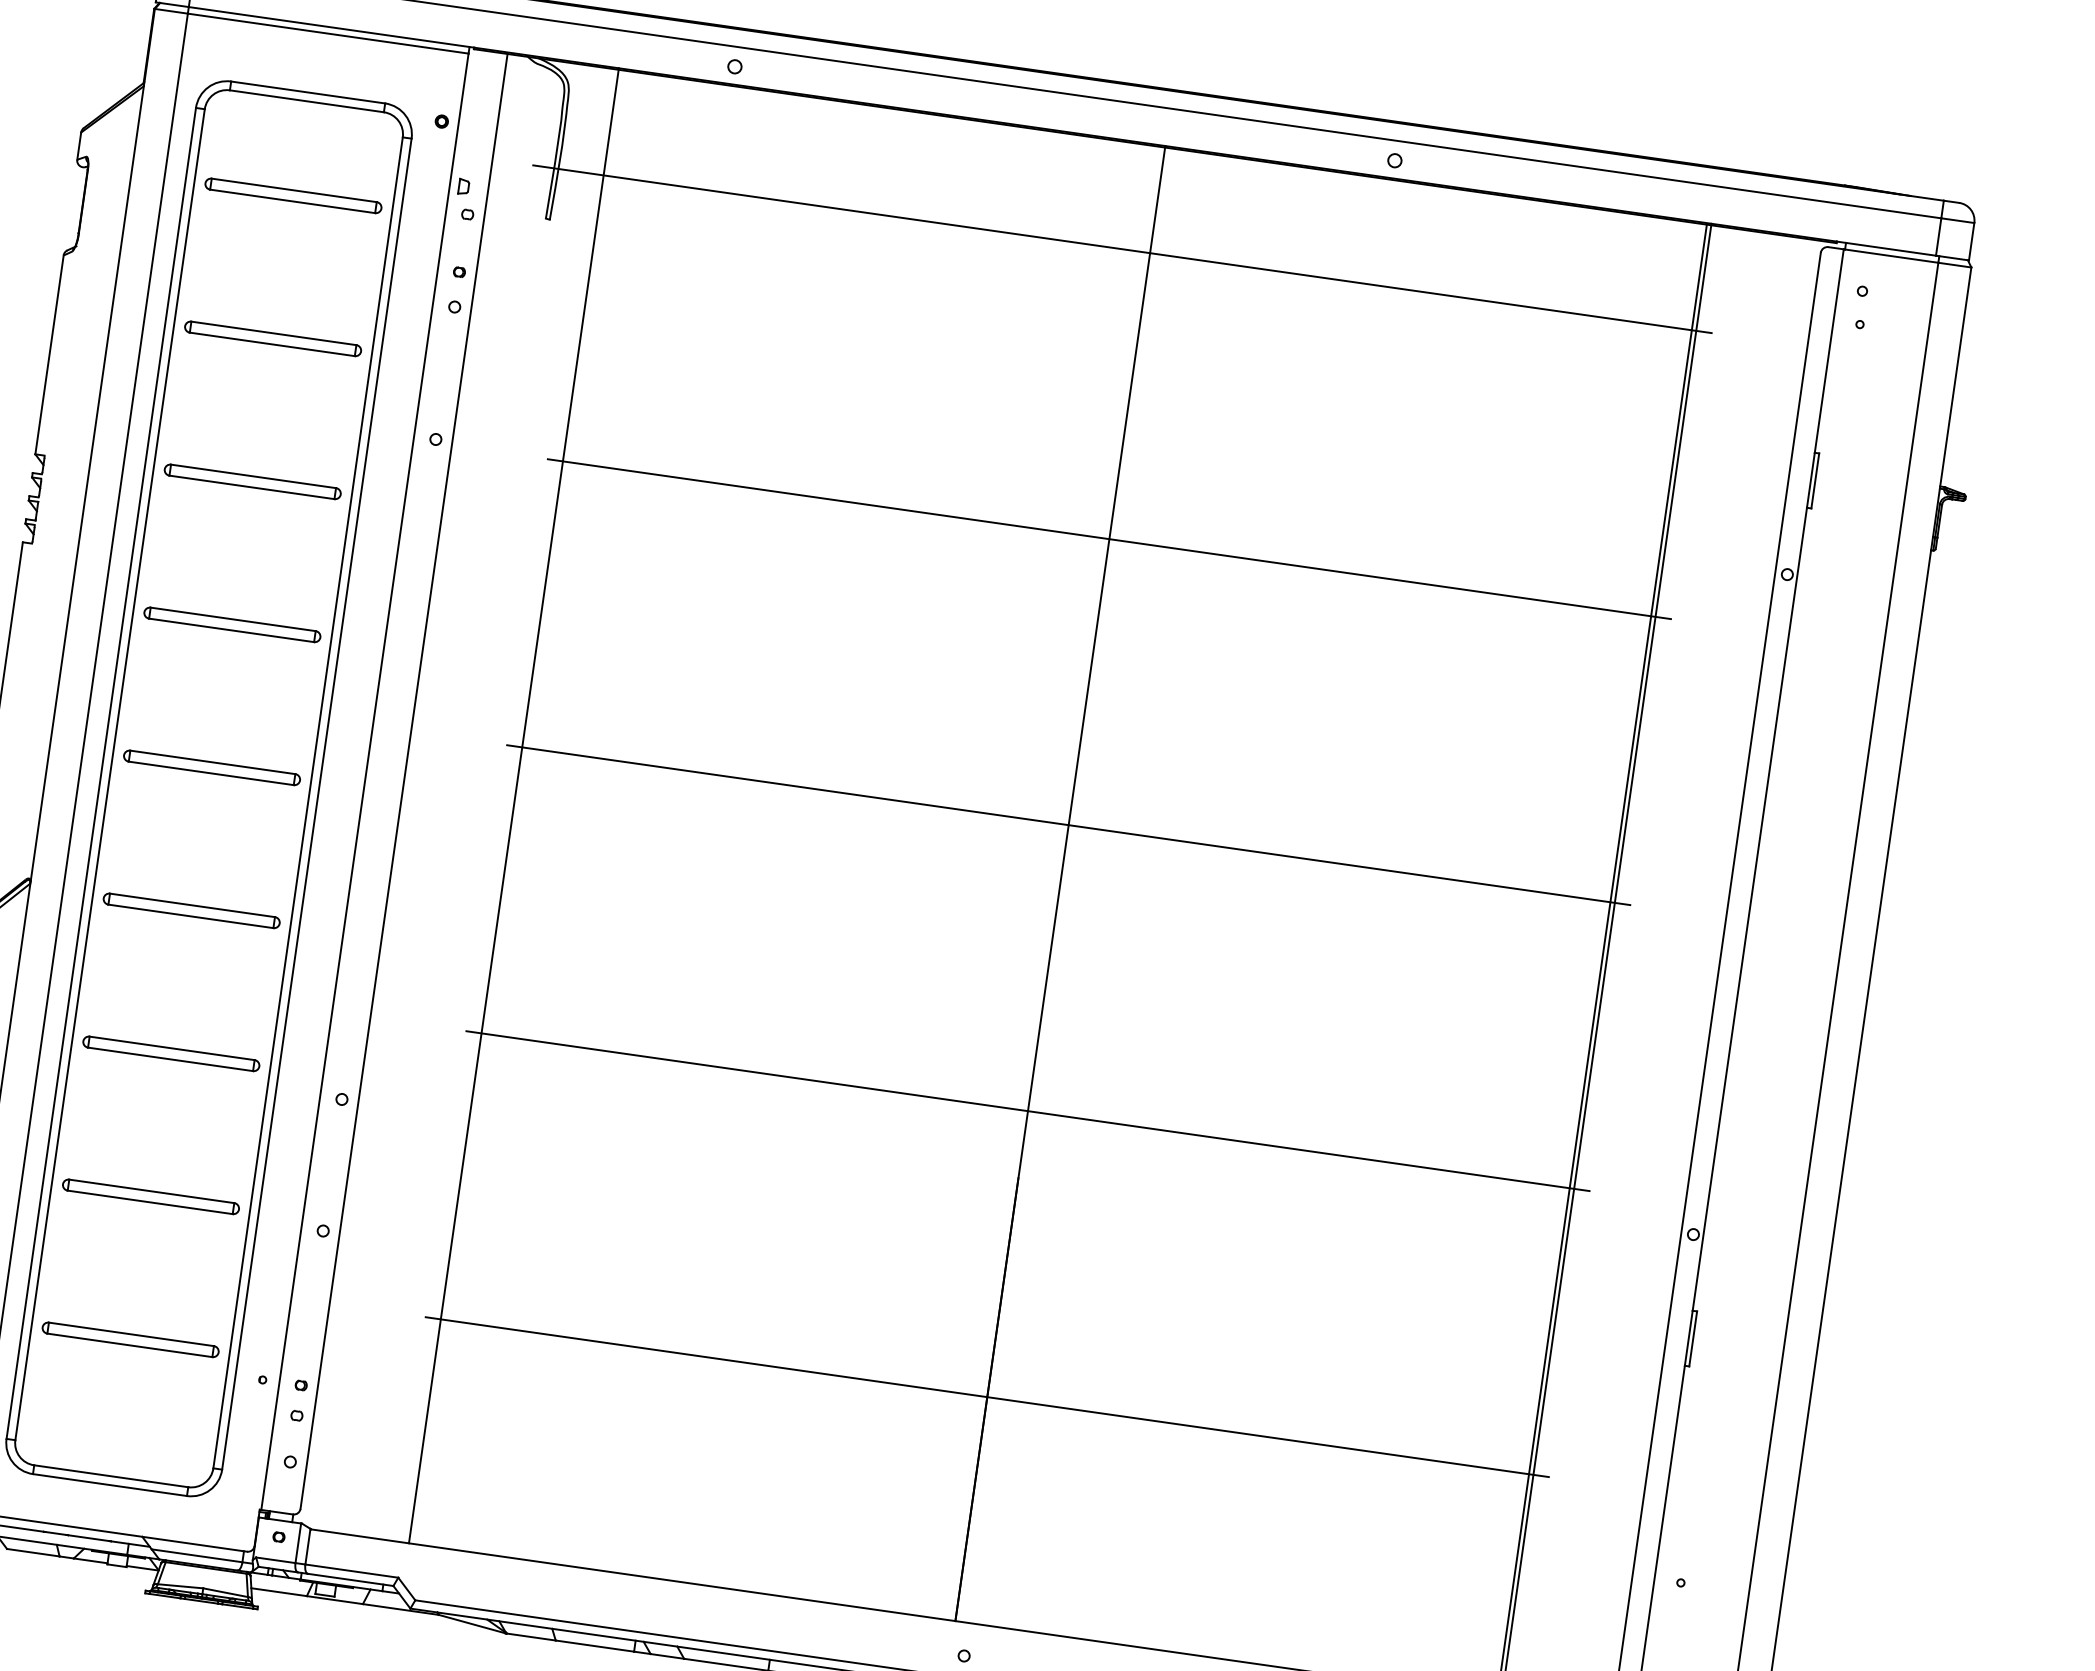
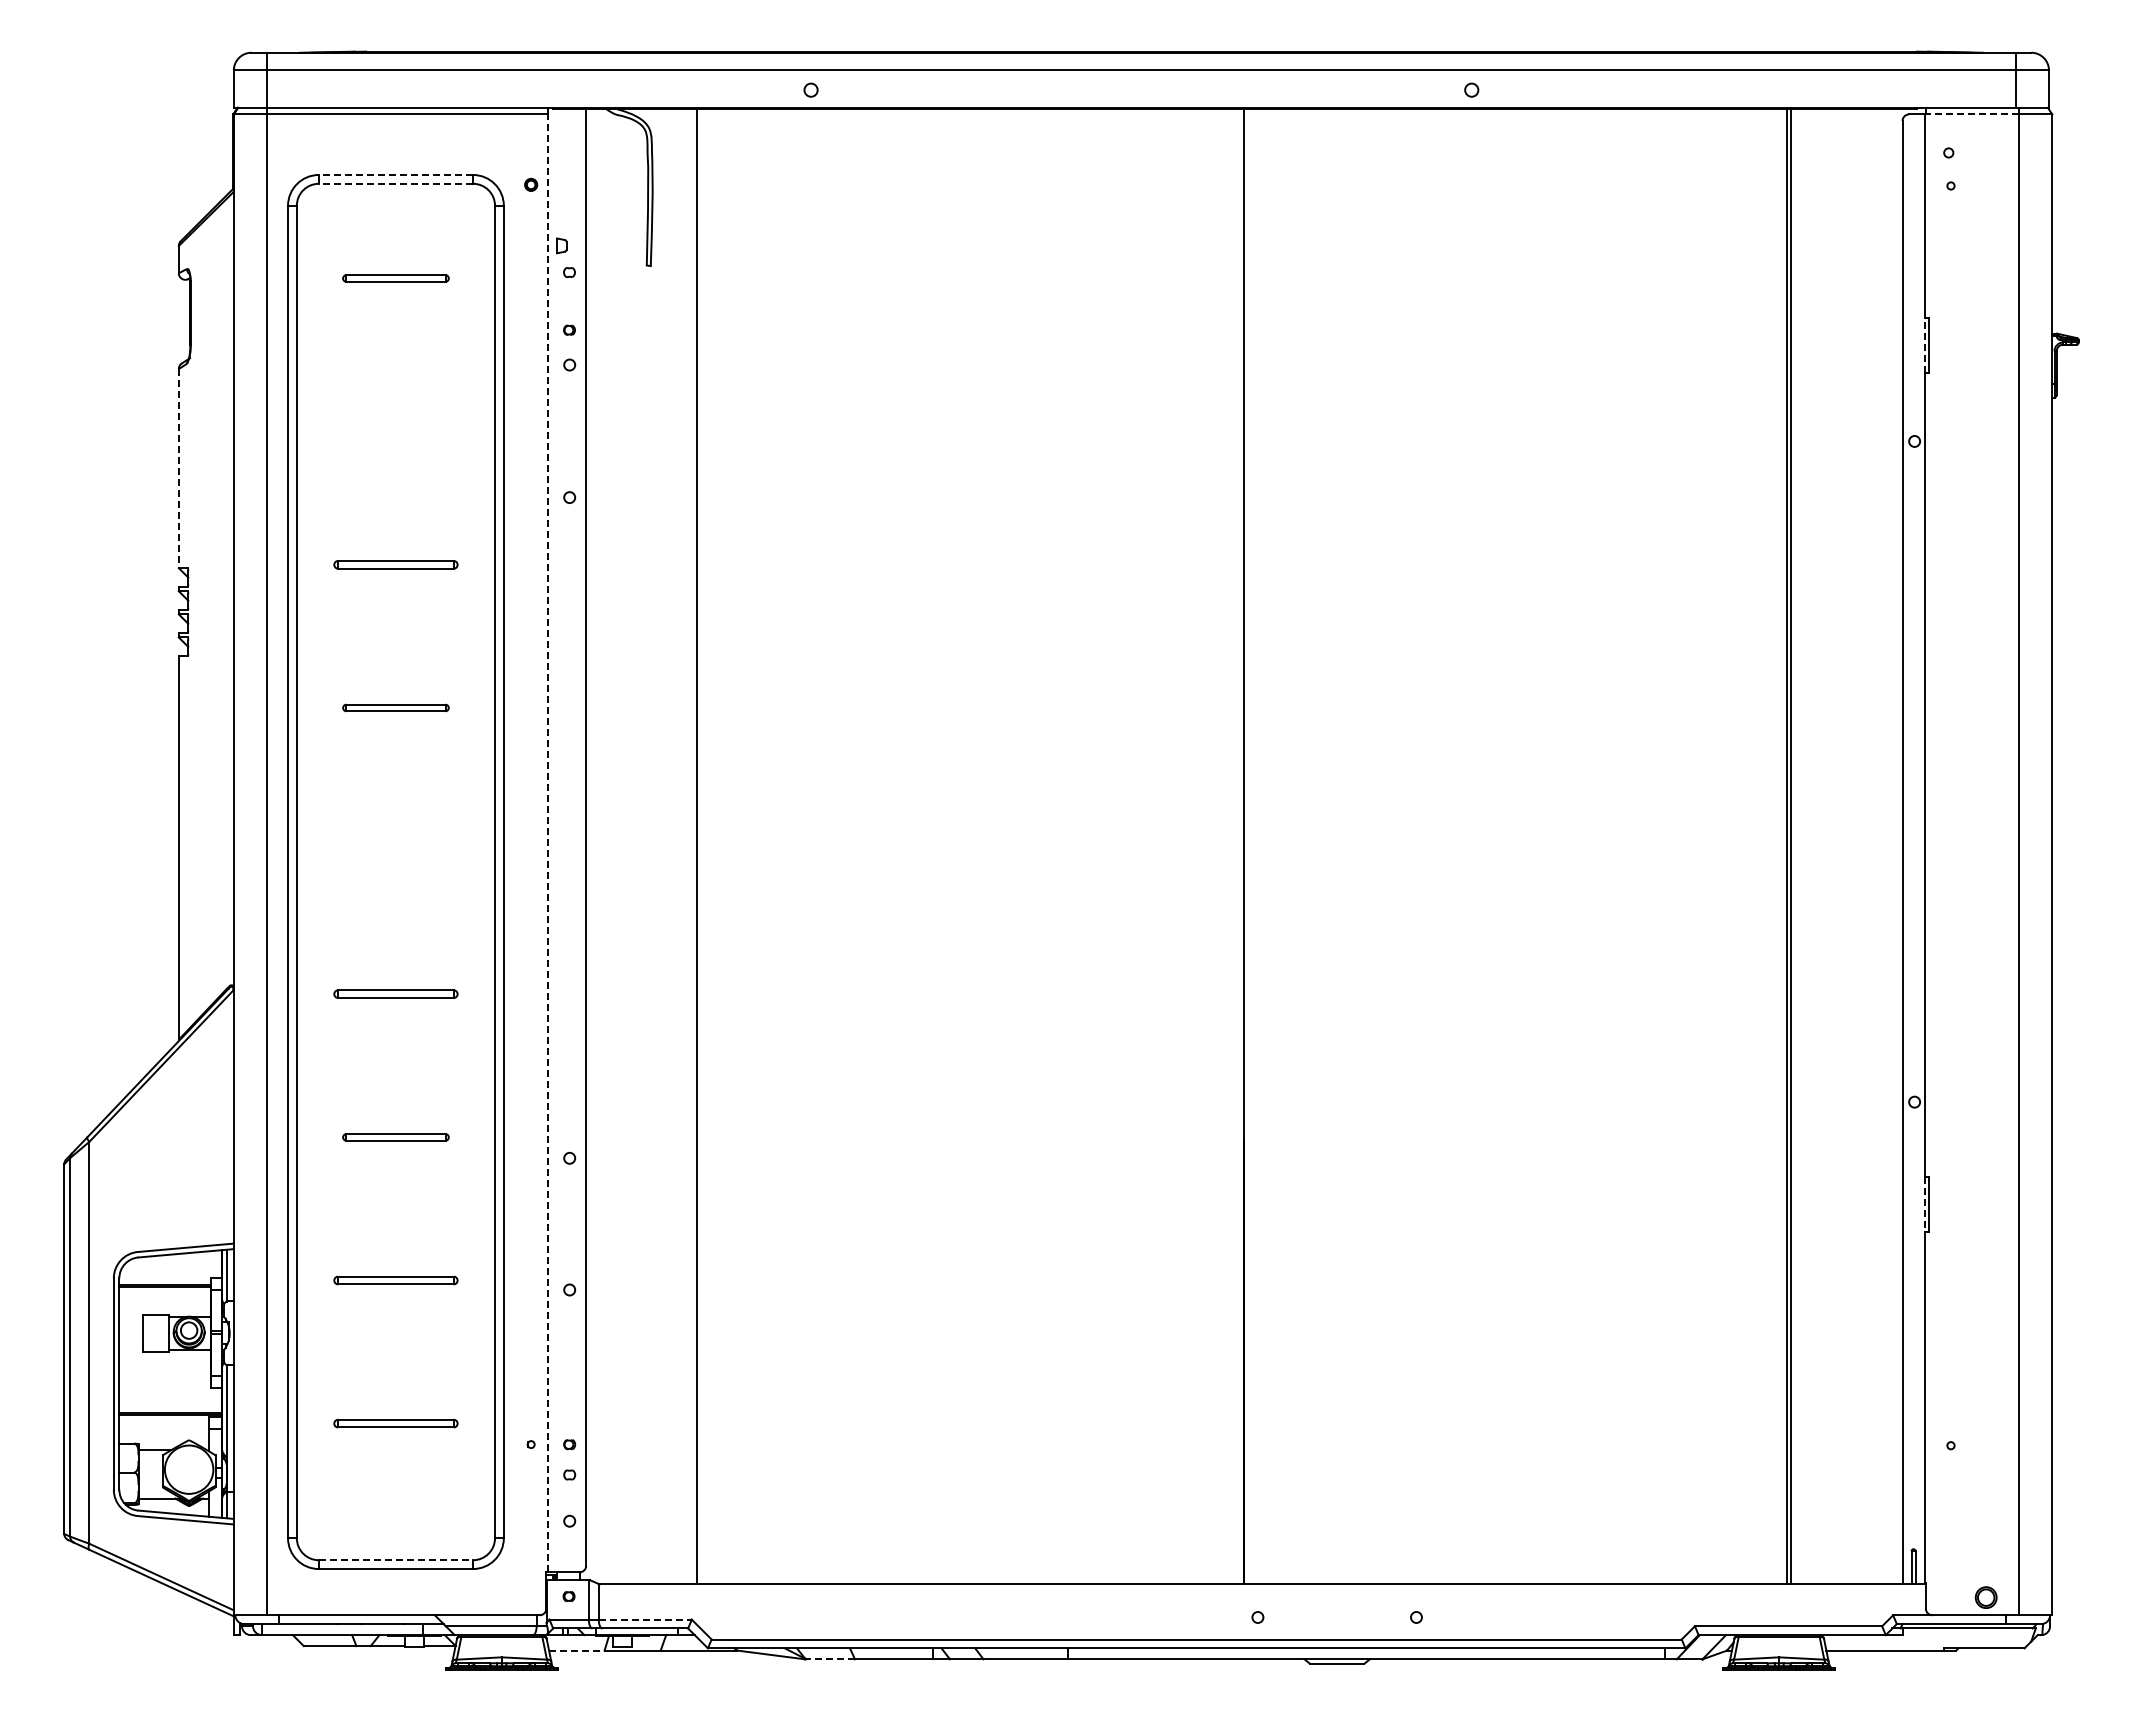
line: (307, 91) -> (395, 174), solid -> dashed
line: (306, 100) -> (395, 183), solid -> dashed
part: (293, 195) -> (395, 278), size x0.6
line: (1122, 249) -> (1216, 215), removed
line: (1891, 256) -> (1972, 114), solid -> dashed
part: (272, 338) -> (395, 421), removed
line: (49, 354) -> (178, 468), solid -> dashed
line: (1810, 480) -> (1924, 345), solid -> dashed
part: (252, 481) -> (395, 564), size x0.7
line: (1109, 539) -> (1244, 501), removed
part: (232, 624) -> (395, 707), size x0.6
part: (211, 767) -> (395, 850), removed
line: (364, 781) -> (547, 843), solid -> dashed
line: (1068, 825) -> (1244, 787), removed
part: (191, 910) -> (395, 993), size x0.7
part: (170, 1053) -> (395, 1137), size x0.6
line: (1028, 1110) -> (1244, 1073), removed
part: (150, 1196) -> (395, 1280), size x0.7
line: (1688, 1338) -> (1924, 1204), solid -> dashed
part: (130, 1339) -> (395, 1423), size x0.7
line: (987, 1397) -> (1244, 1360), removed
line: (111, 1476) -> (396, 1560), solid -> dashed
line: (352, 1570) -> (645, 1619), solid -> dashed
line: (278, 1592) -> (576, 1650), solid -> dashed
line: (531, 1637) -> (830, 1659), solid -> dashed

